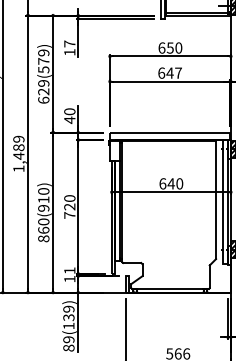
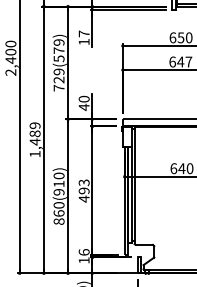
text: (43, 99) -> (58, 87), 629(579) -> 729(579)
text: (69, 207) -> (83, 191), 720 -> 493
text: (69, 270) -> (83, 252), 11 -> 16

